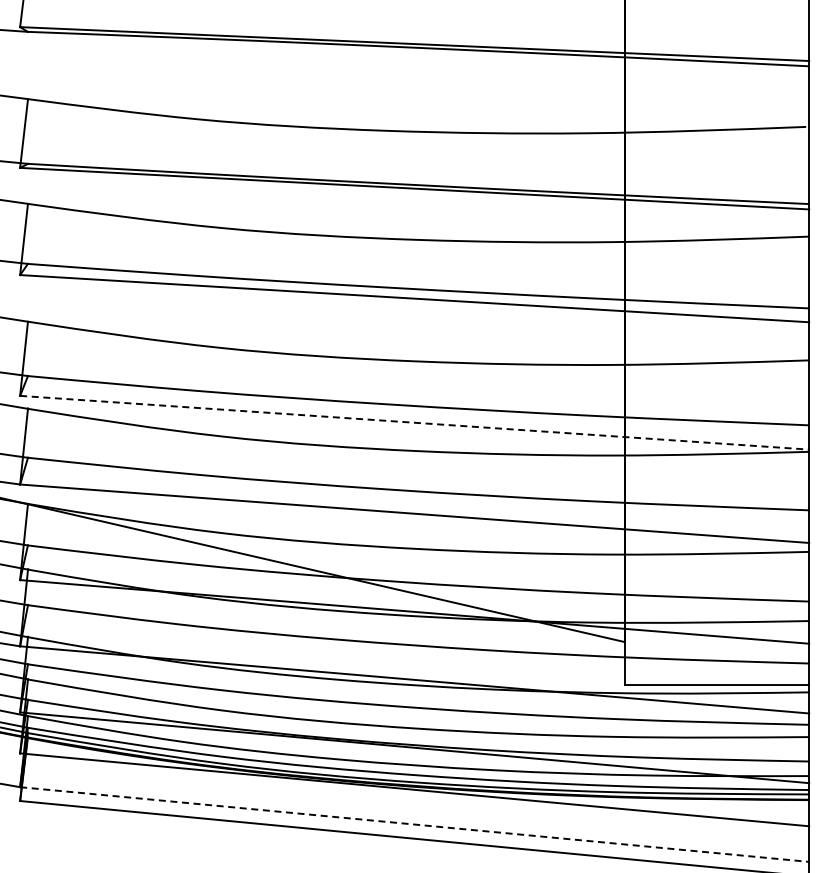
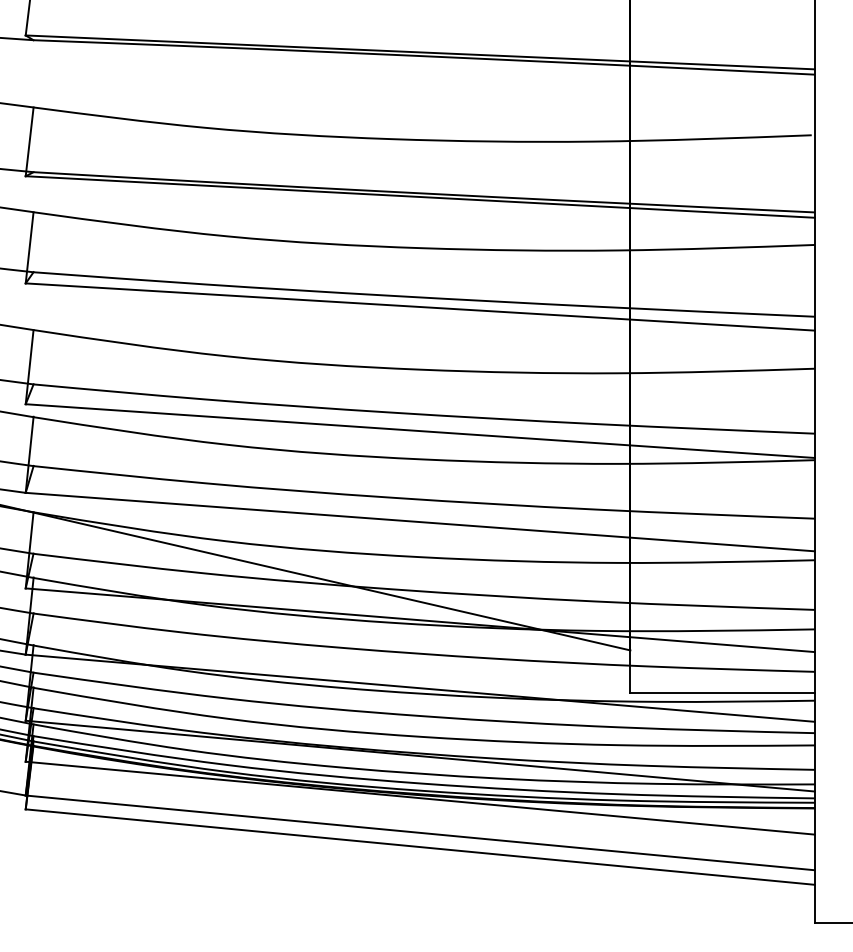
line: (414, 423) -> (420, 431), dashed -> solid
line: (414, 824) -> (420, 832), dashed -> solid

